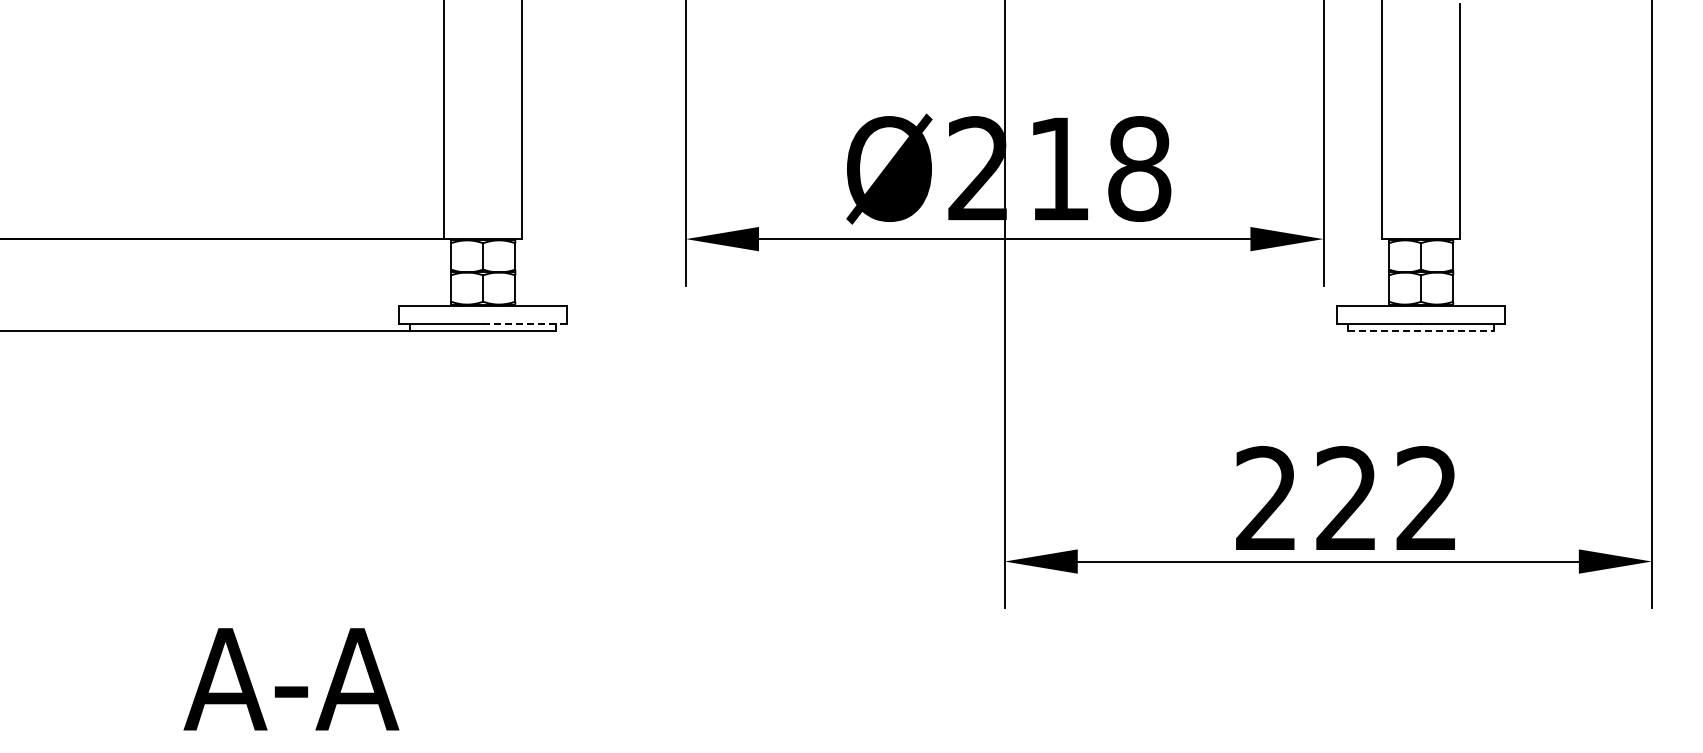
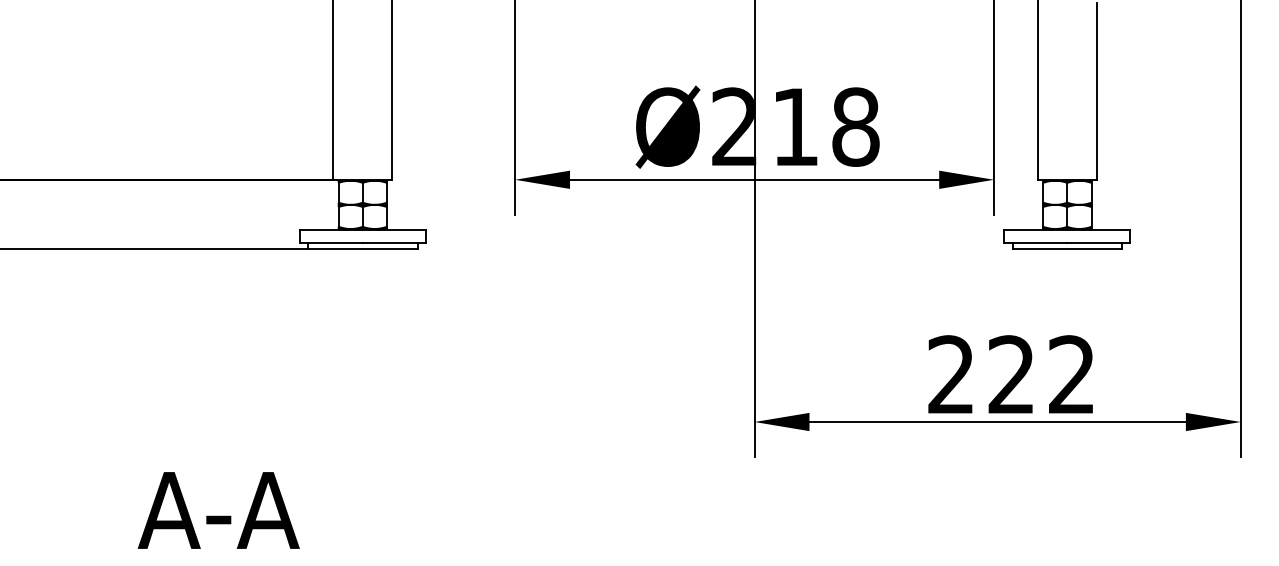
line: (524, 323) -> (393, 243), dashed -> solid
line: (1421, 330) -> (1067, 248), dashed -> solid

